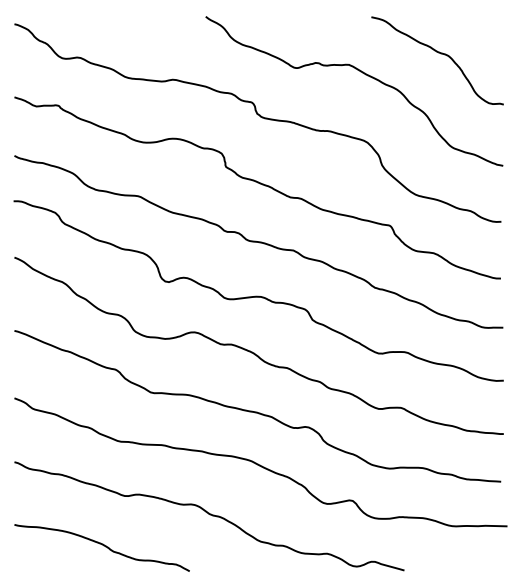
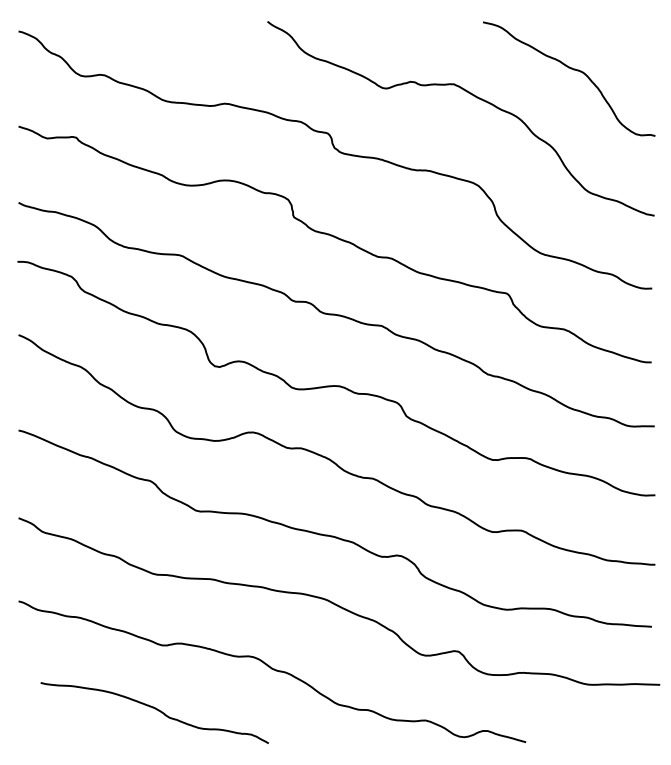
curve: (102, 545) -> (155, 709), moved

